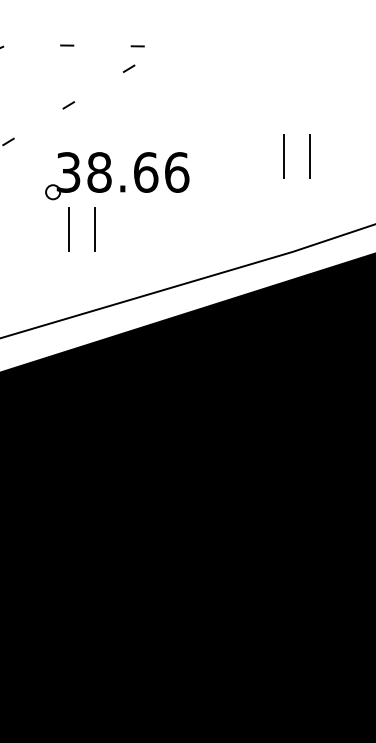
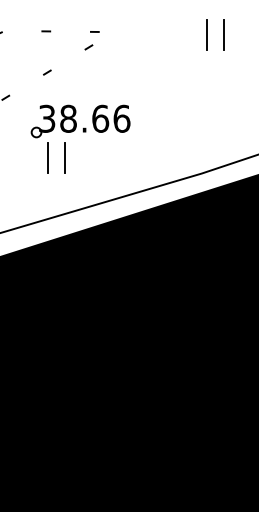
part: (285, 155) -> (207, 34), moved

